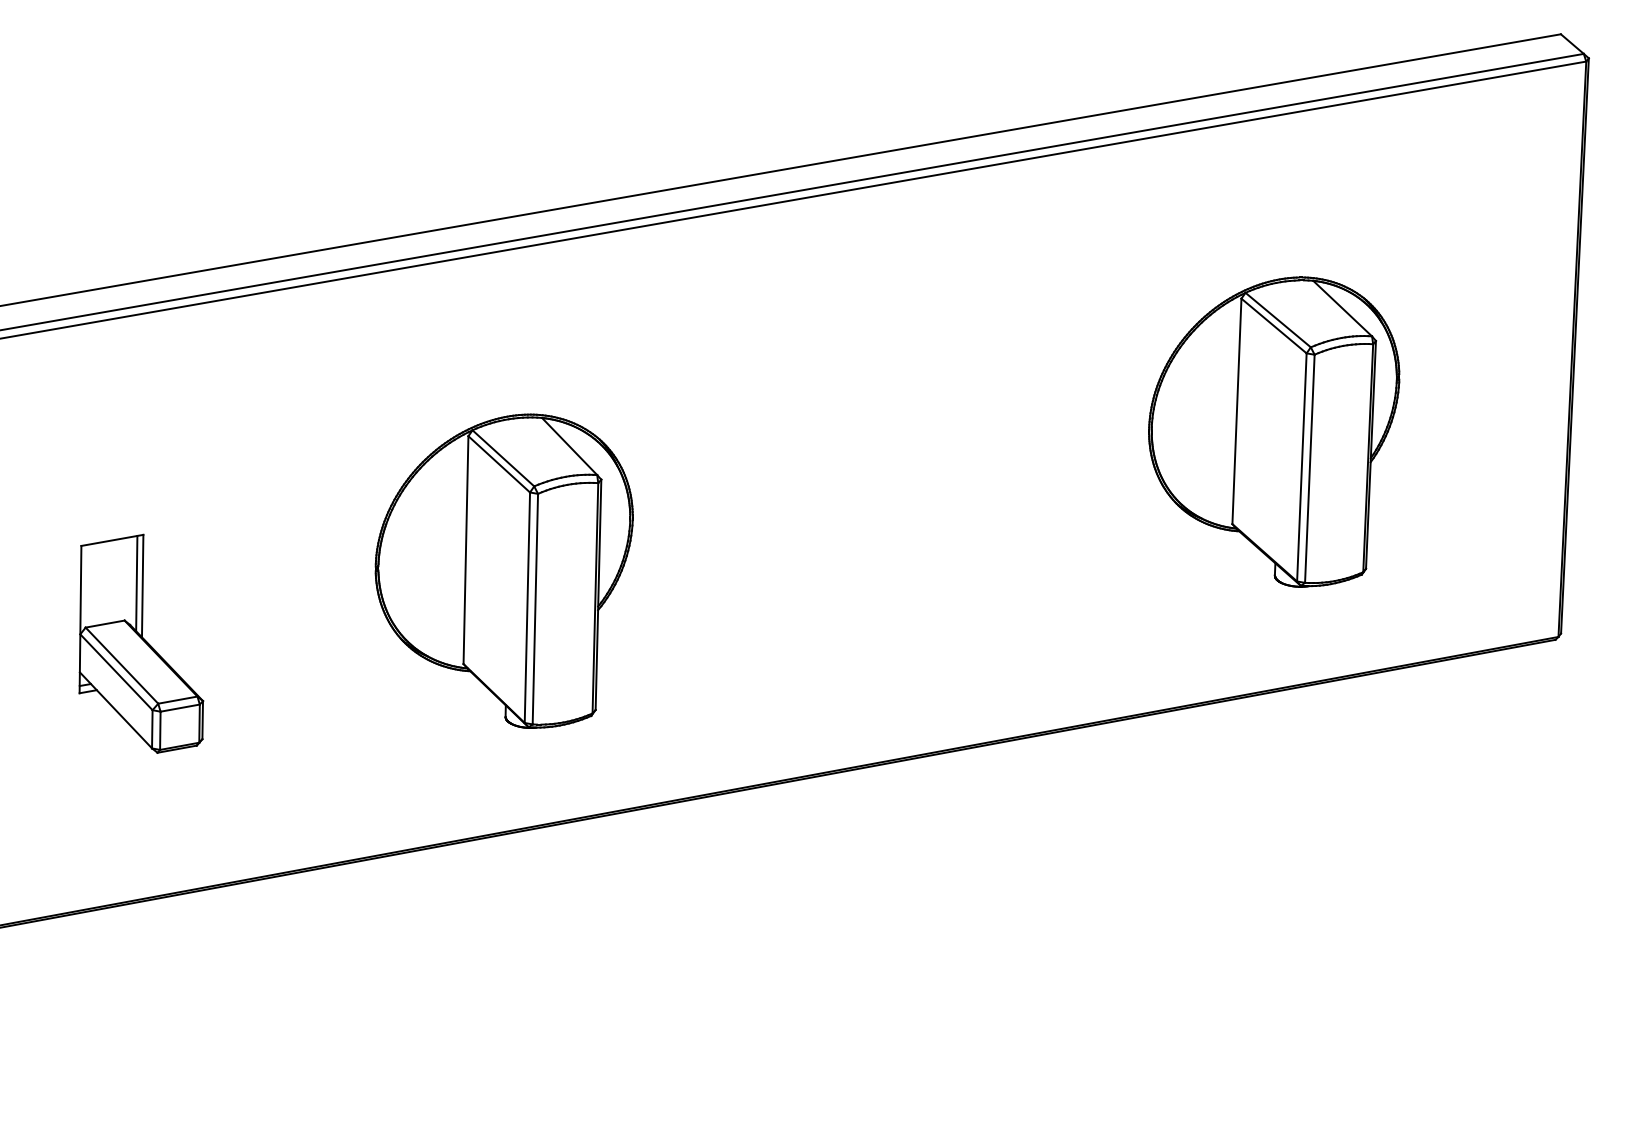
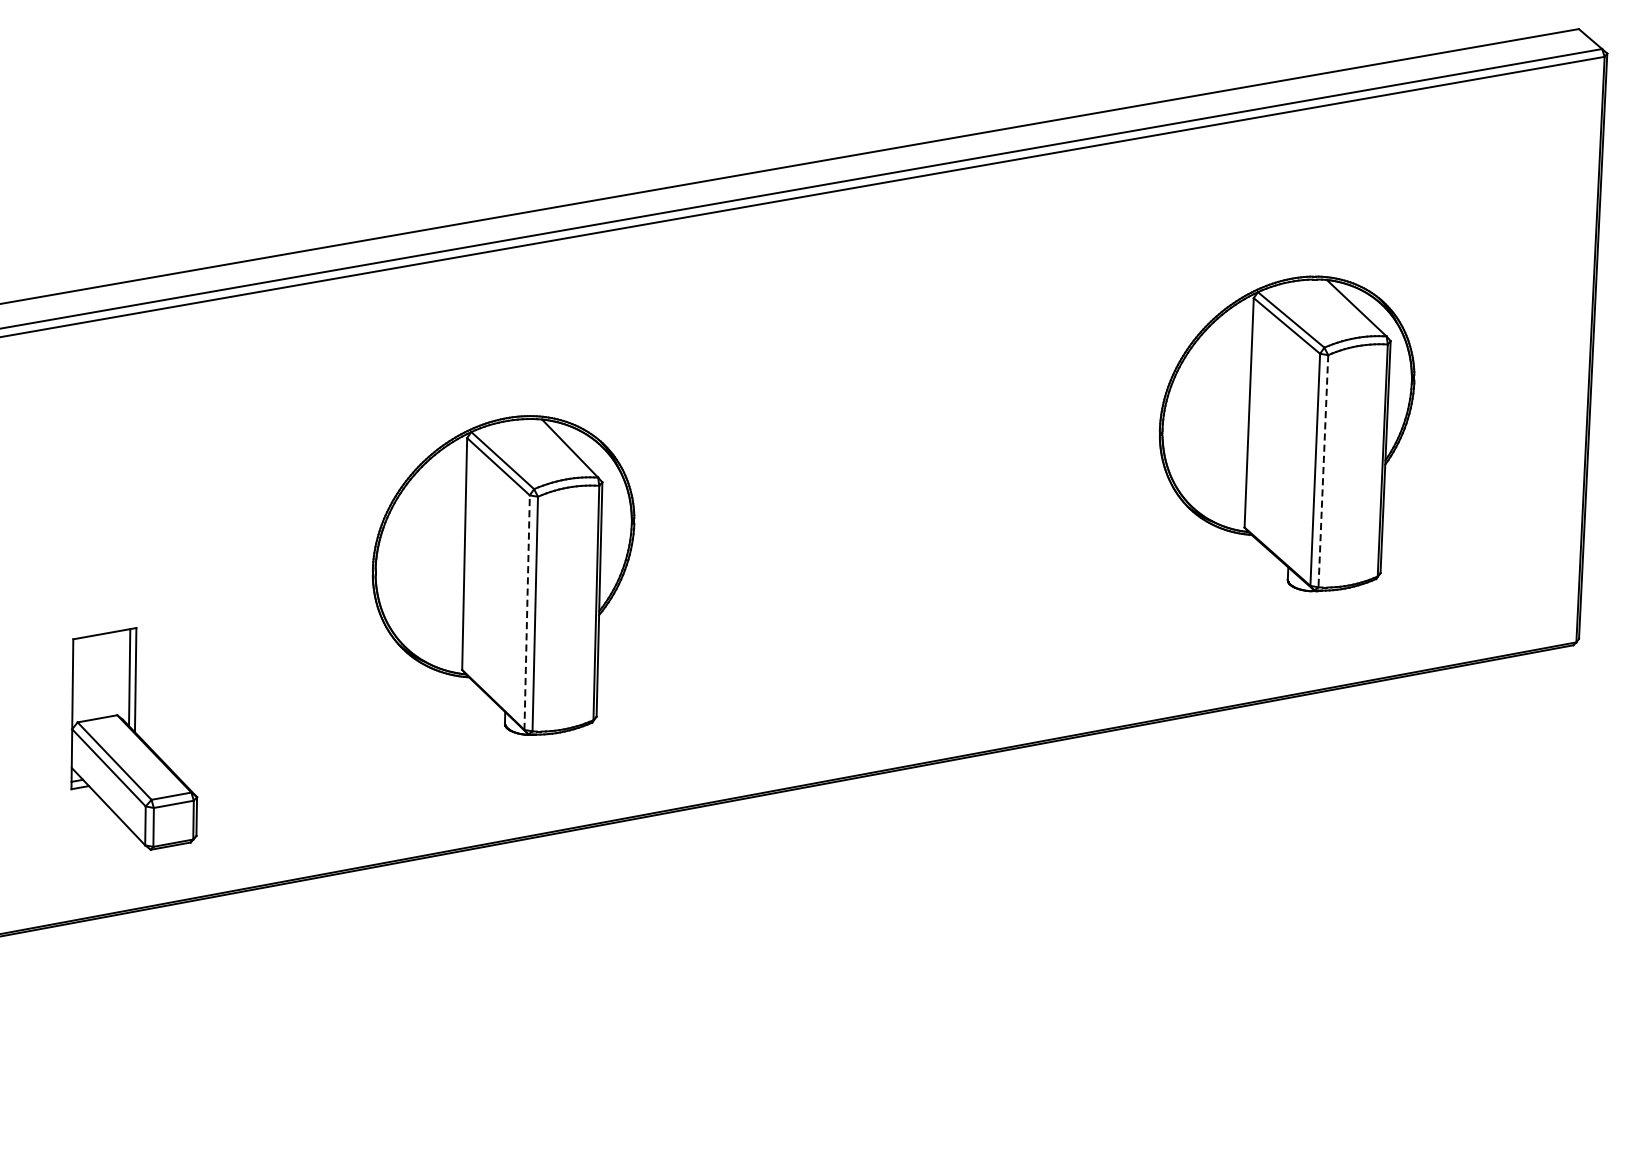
line: (1309, 469) -> (1323, 471), solid -> dashed
line: (527, 607) -> (527, 612), solid -> dashed
part: (141, 643) -> (134, 738), moved

